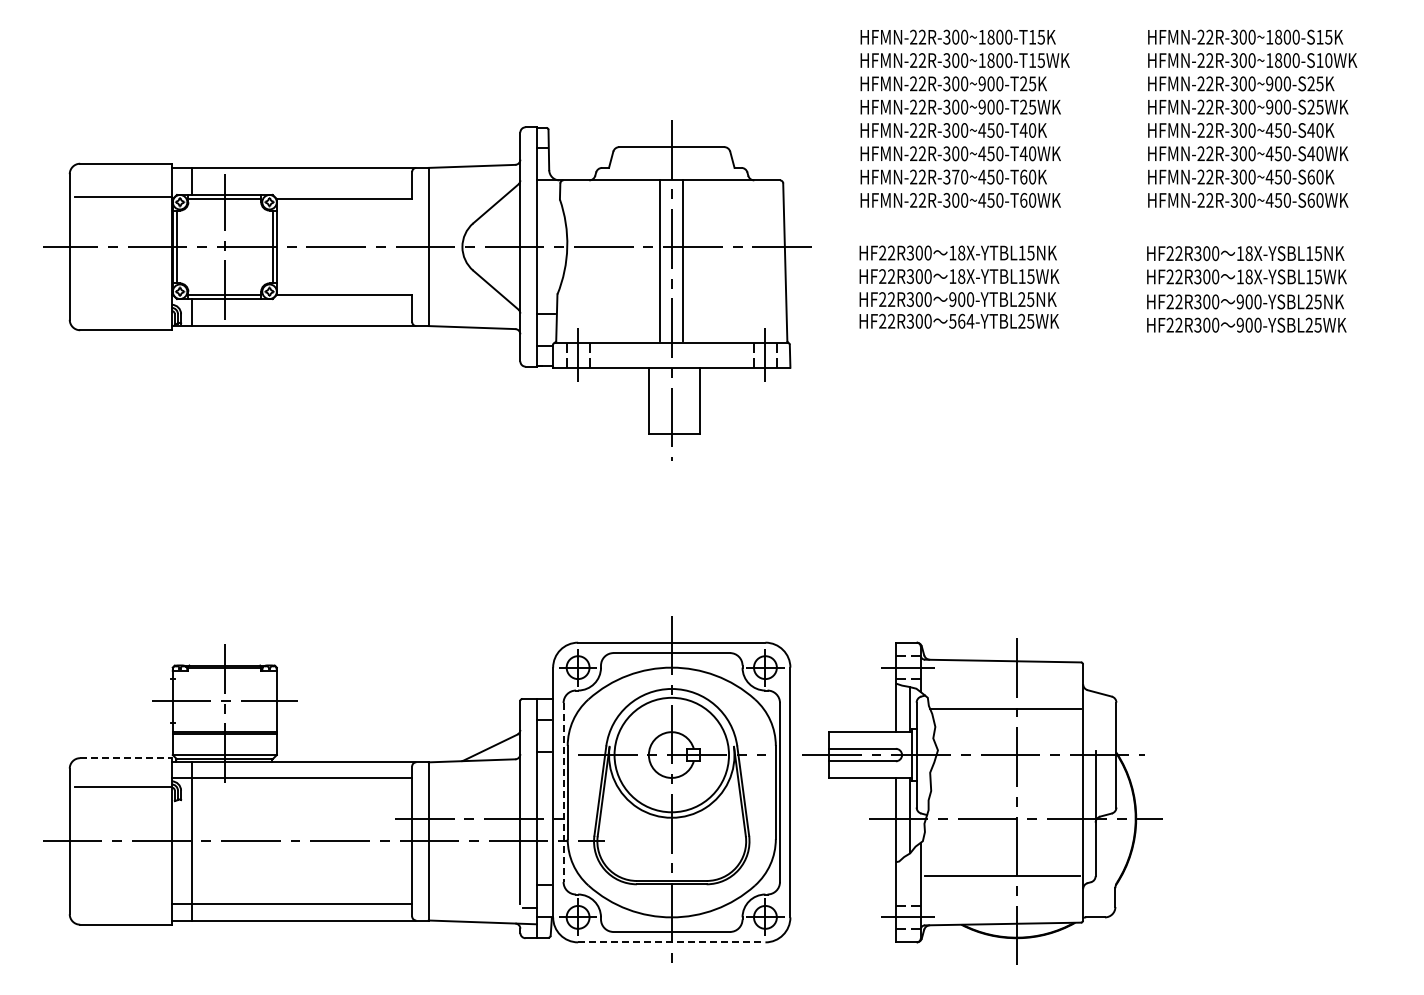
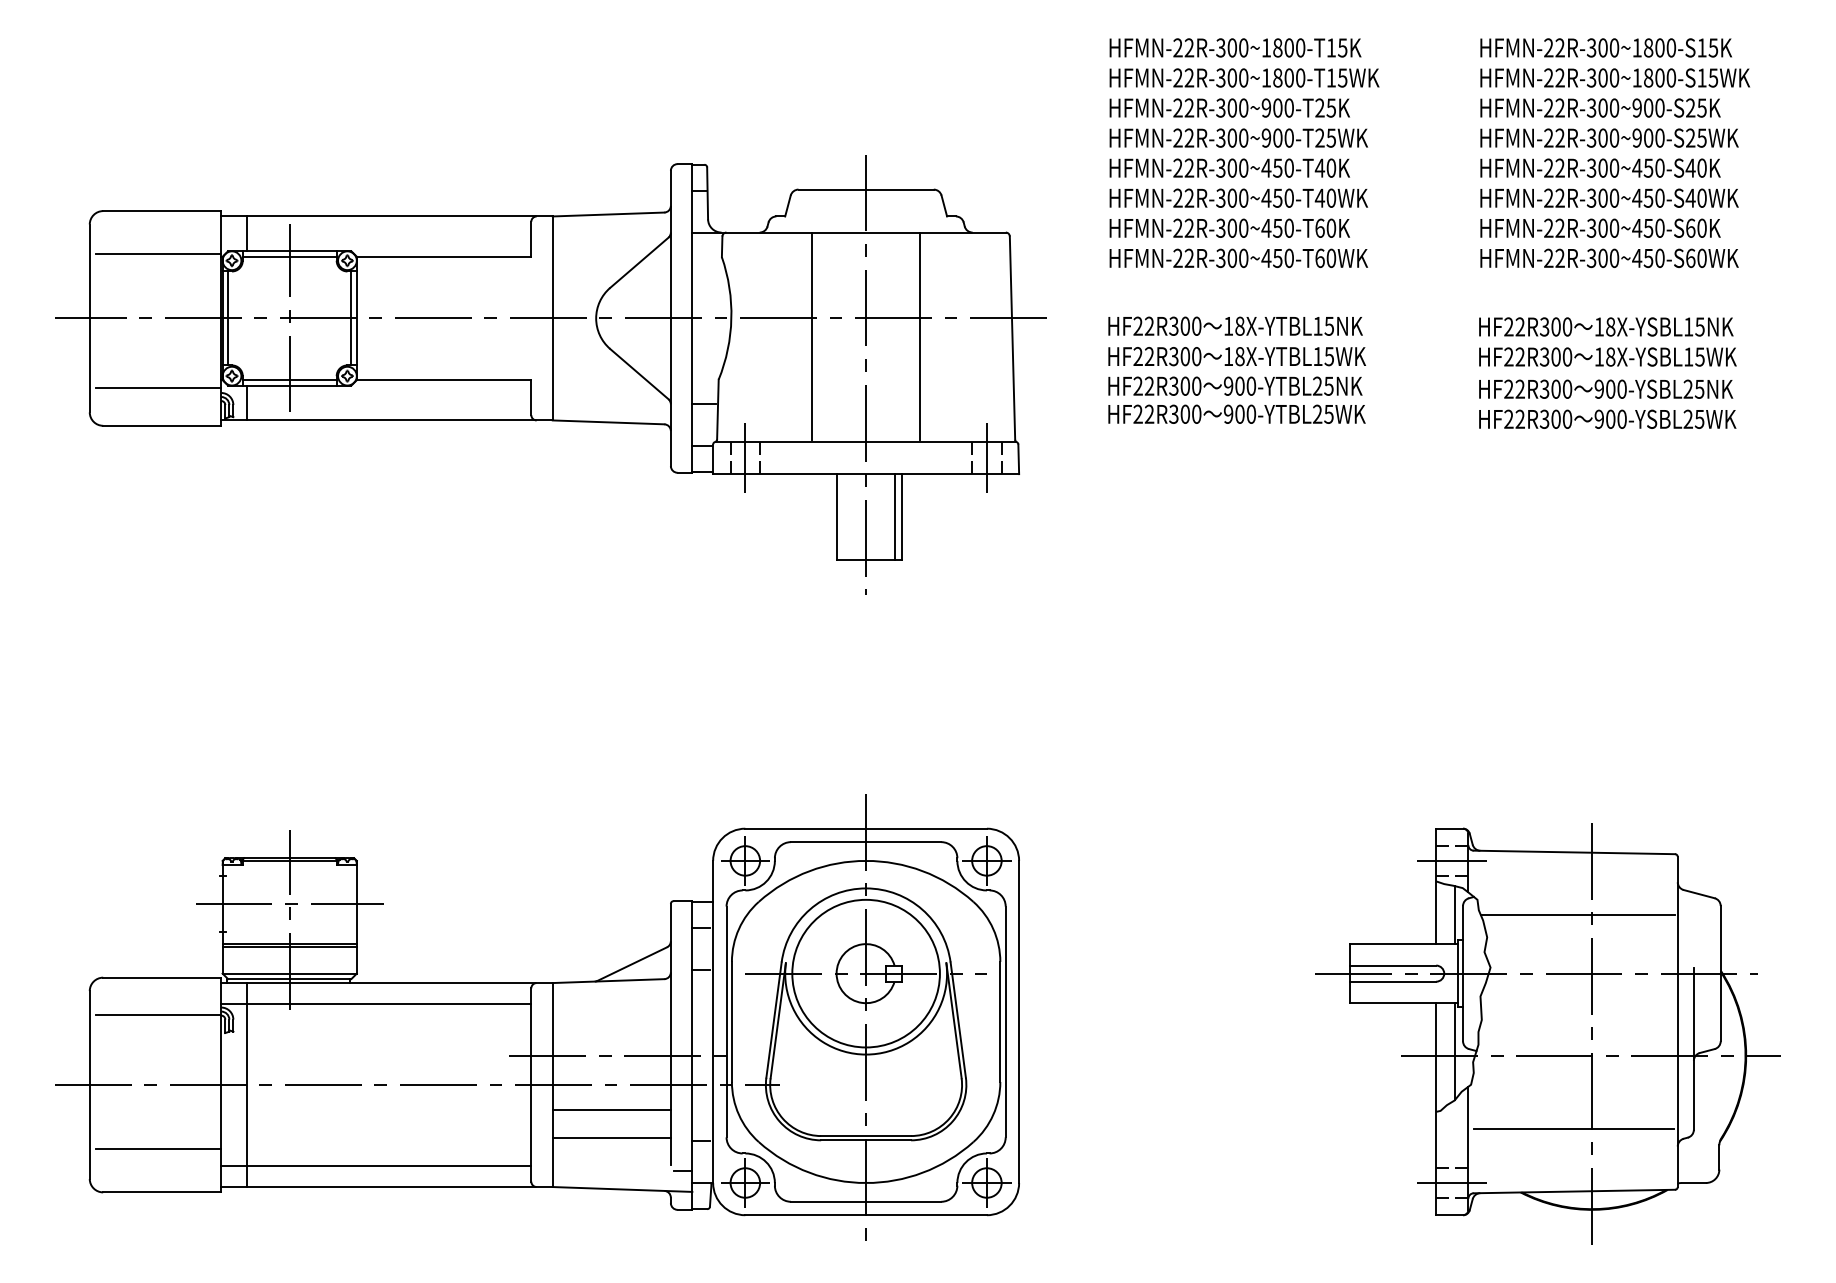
text: (1328, 60) -> (1713, 77), HFMN-22R-300~1800-S10WK -> HFMN-22R-300~1800-S15WK
text: (955, 176) -> (1232, 227), HFMN-22R-370~450-T60K -> HFMN-22R-300~450-T60K
line: (660, 260) -> (812, 335), moved
line: (683, 260) -> (919, 335), moved
line: (122, 301) -> (157, 388), added
text: (961, 320) -> (1239, 413), 564-YTBL25WK -> 900-YTBL25WK
line: (693, 400) -> (894, 516), added
line: (125, 758) -> (161, 978), dashed -> solid
line: (563, 793) -> (726, 1023), dashed -> solid
part: (982, 801) -> (1547, 1033), moved
line: (474, 861) -> (611, 1110), added
line: (474, 882) -> (611, 1137), added
line: (122, 891) -> (157, 1149), added
line: (671, 942) -> (865, 1215), dashed -> solid

